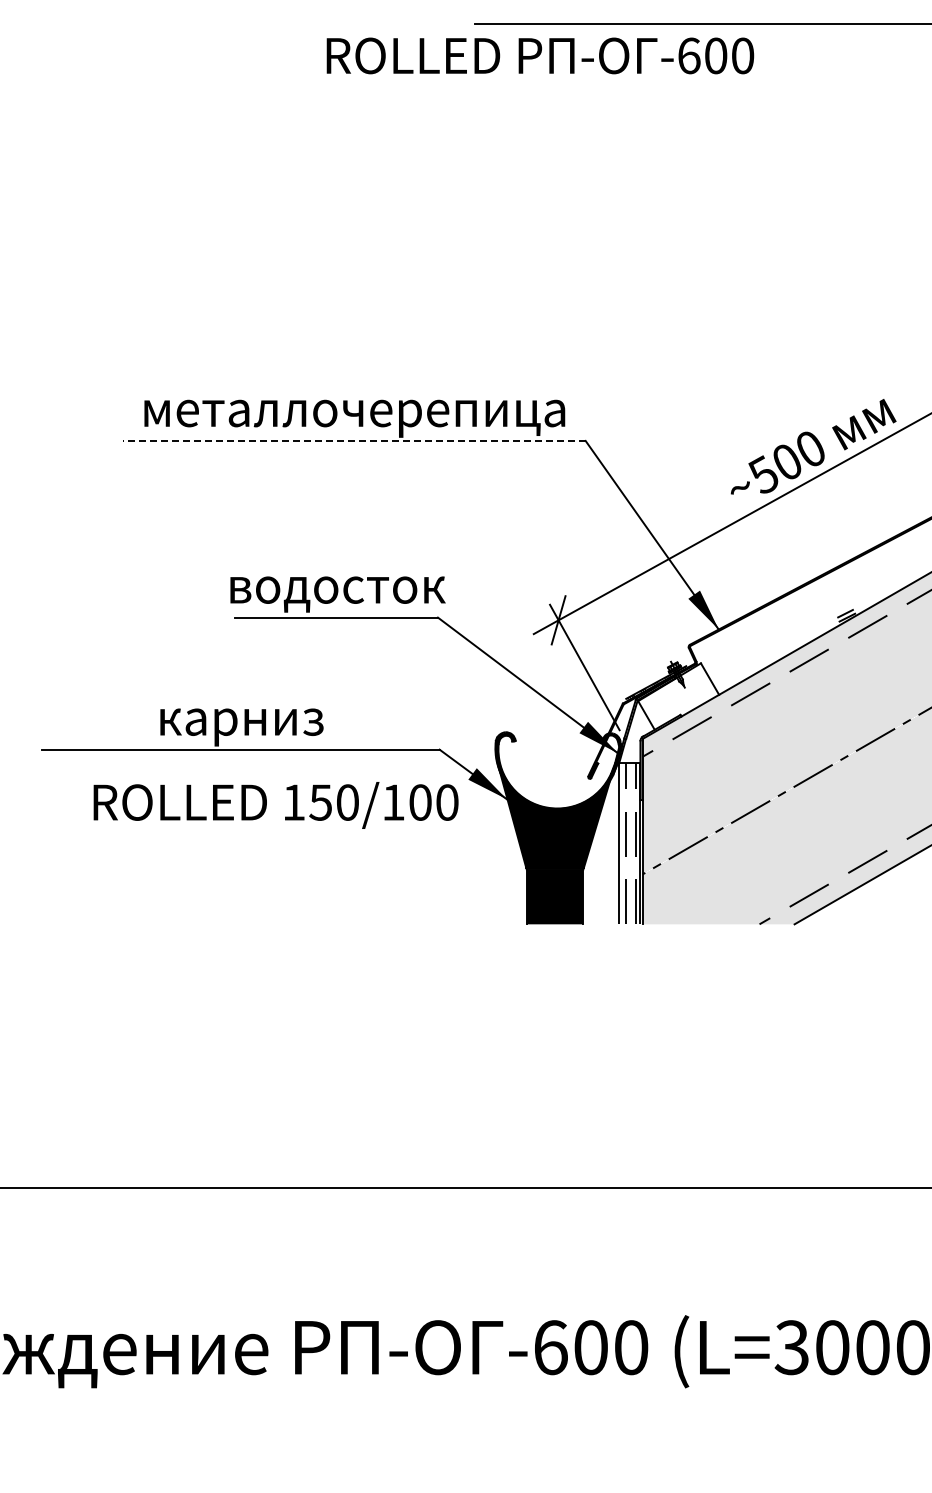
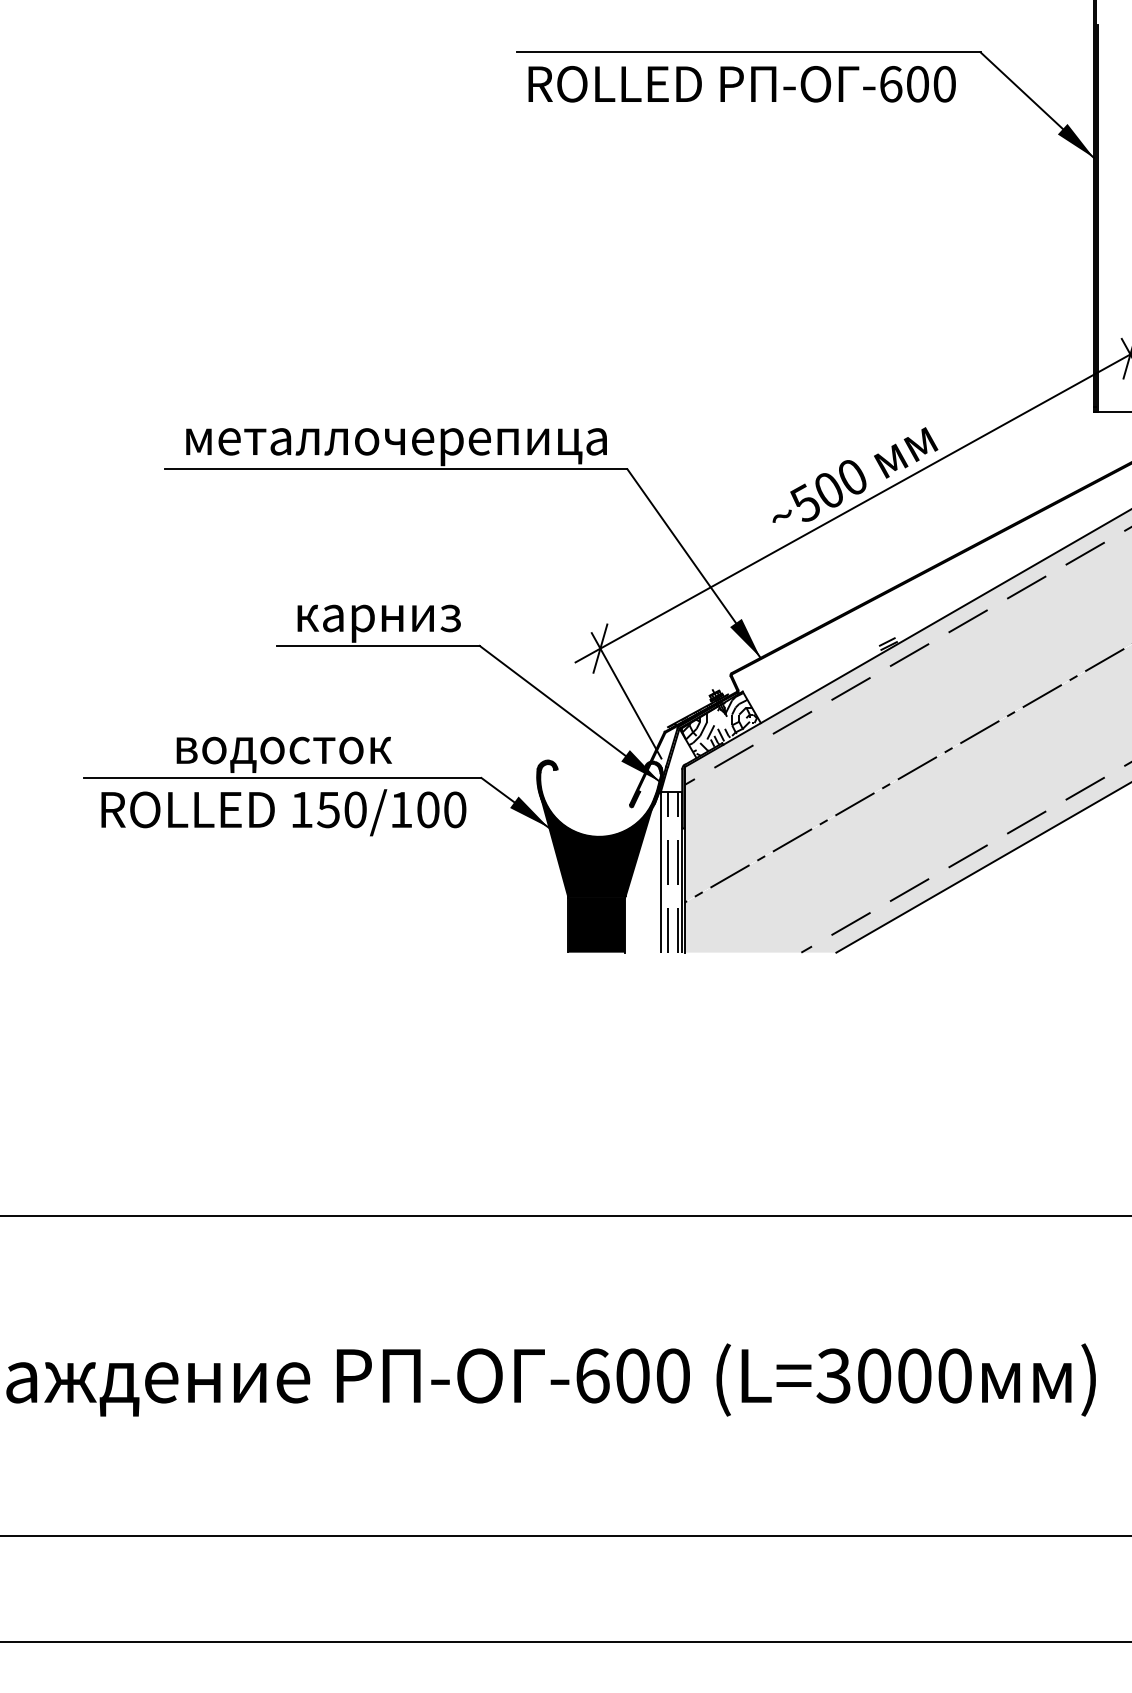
text: (539, 56) -> (741, 84), moved
line: (353, 441) -> (395, 469), dashed -> solid
text: (337, 595) -> (379, 623), водосток -> карниз
hatch: (677, 696) -> (719, 724), added
text: (241, 727) -> (283, 755), карниз -> водосток
text: (275, 805) -> (283, 812), moved

